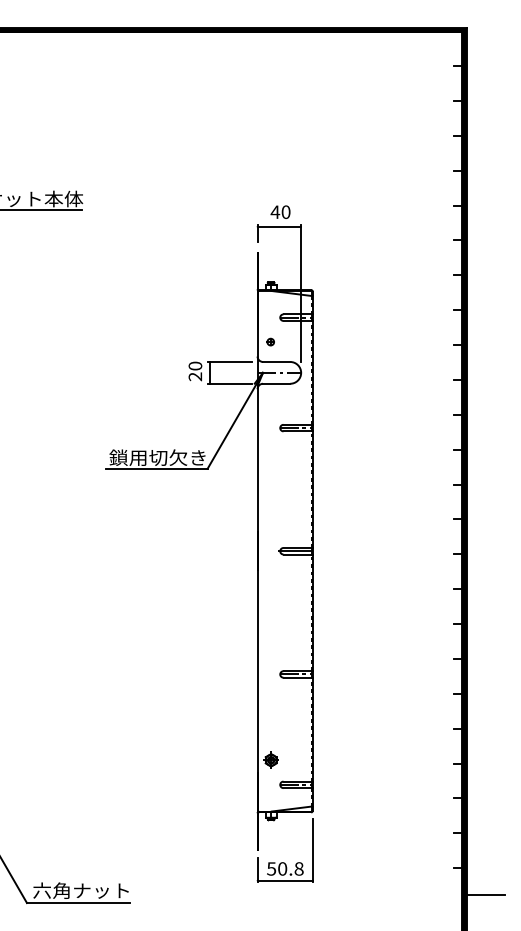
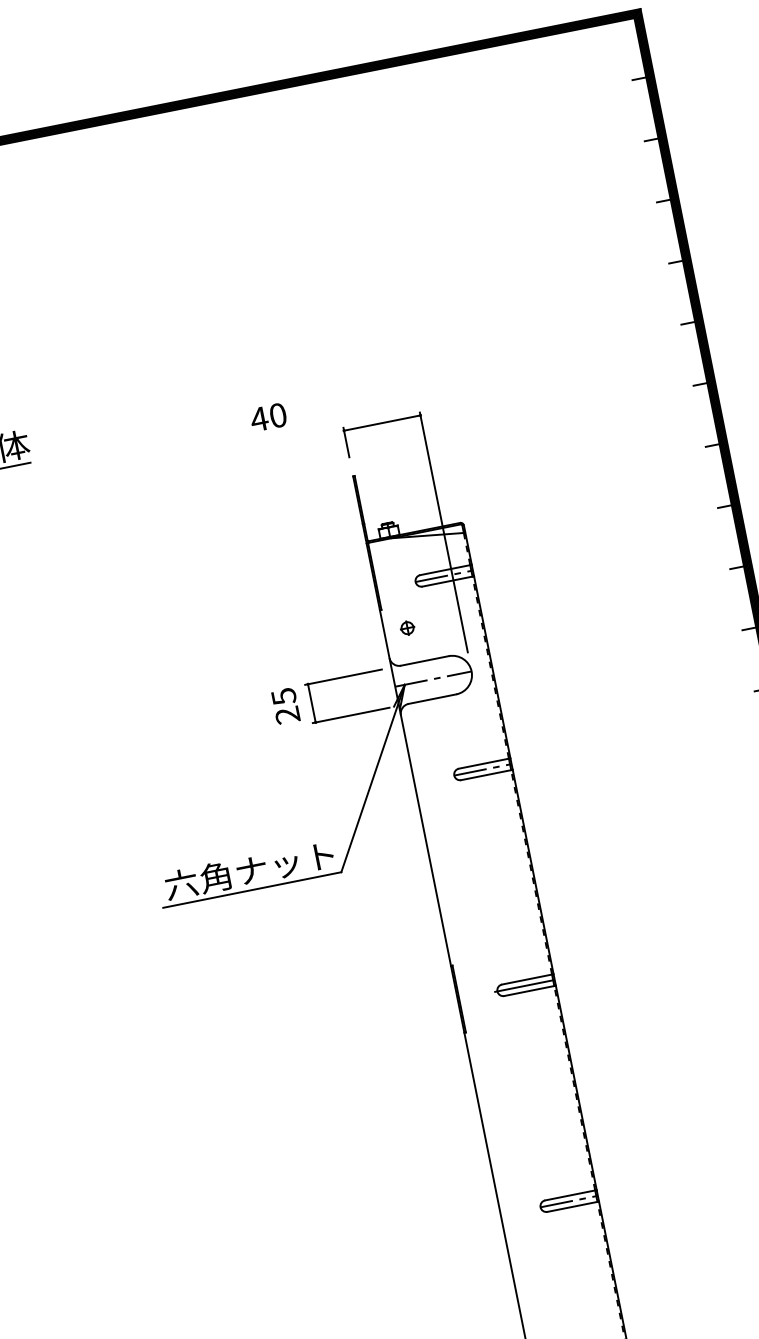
text: (280, 211) -> (268, 416), moved
text: (195, 365) -> (283, 695), 20 -> 25
text: (157, 457) -> (249, 870), 鎖用切欠き -> 六角ナット

